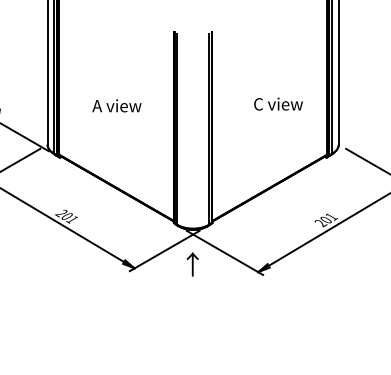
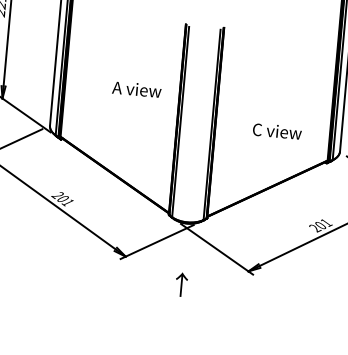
text: (278, 103) -> (277, 130), moved
text: (116, 105) -> (136, 89), moved
text: (192, 264) -> (181, 284), moved

